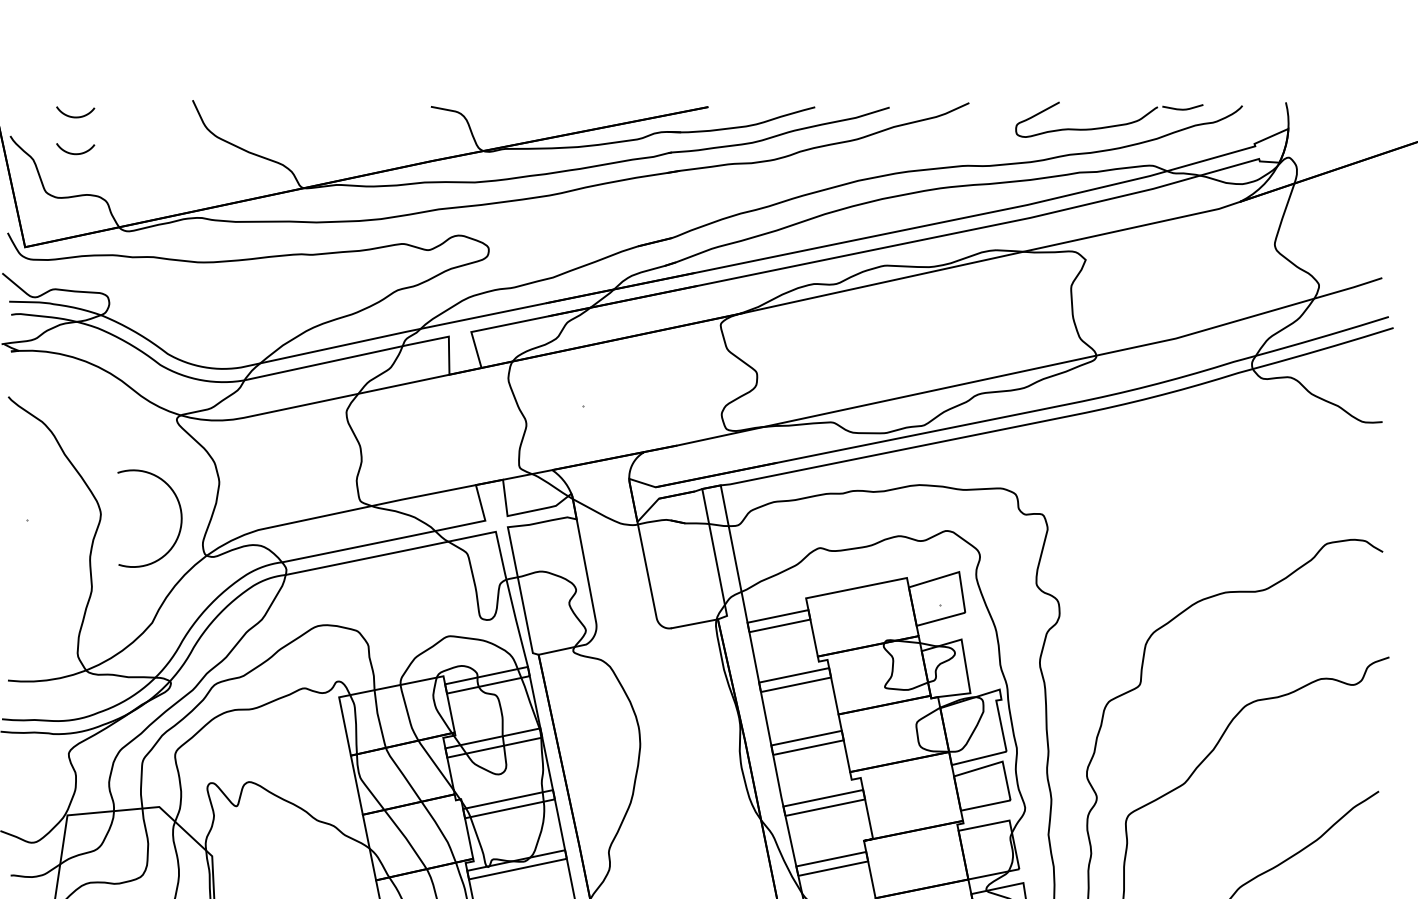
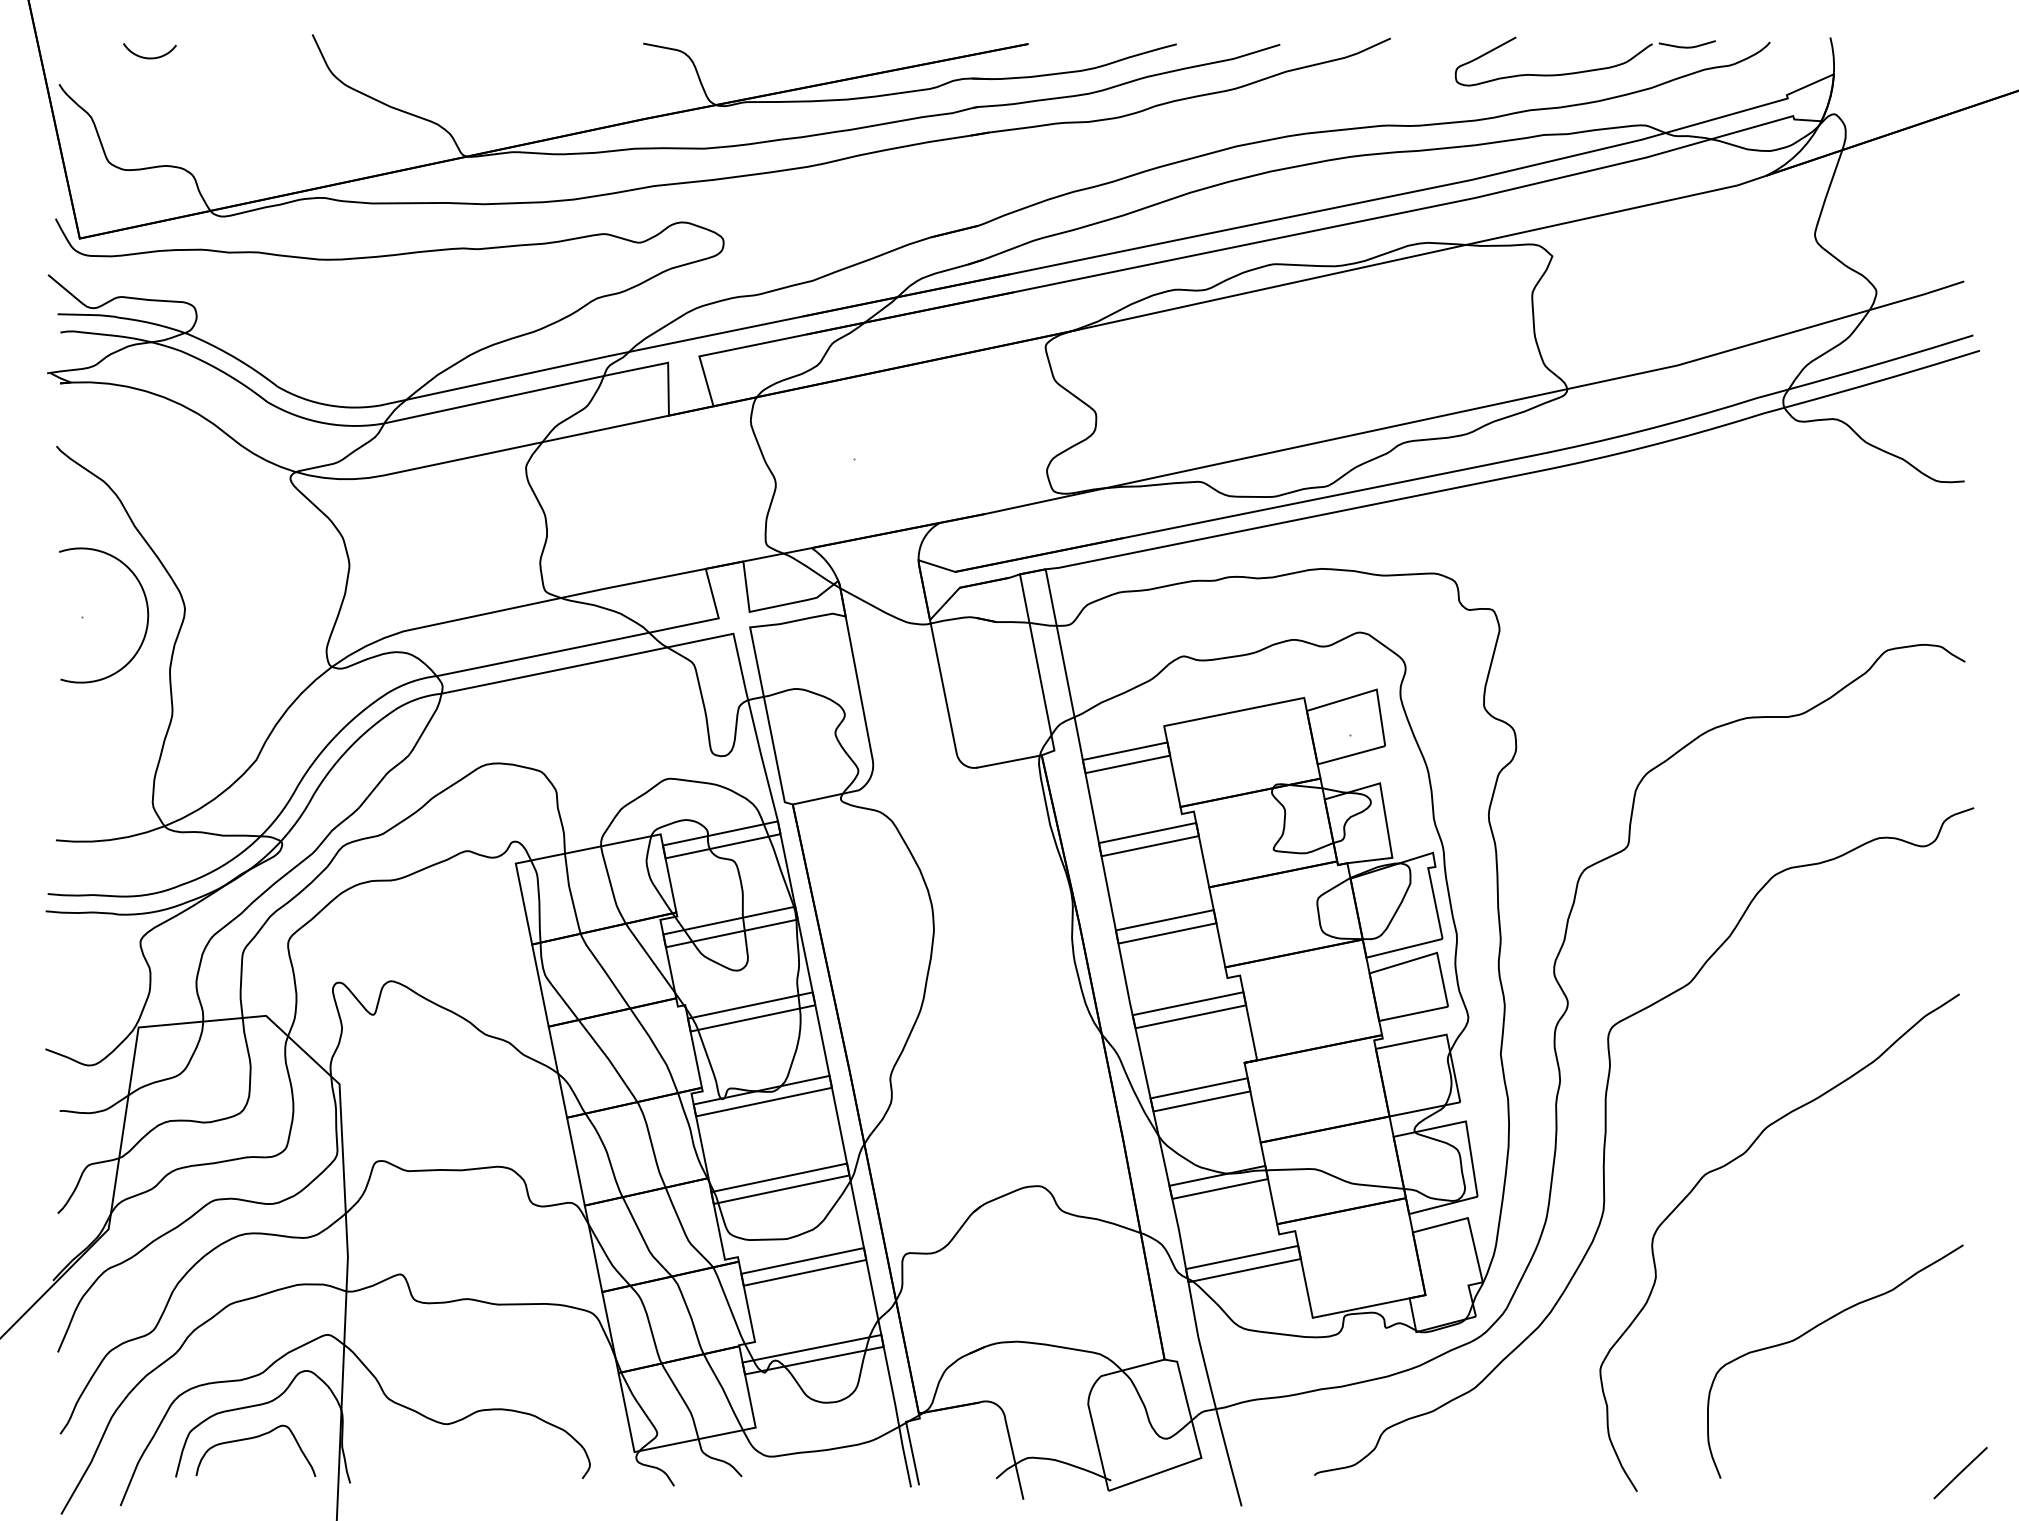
curve: (75, 153) -> (149, 108), removed
curve: (180, 523) -> (146, 622), moved

